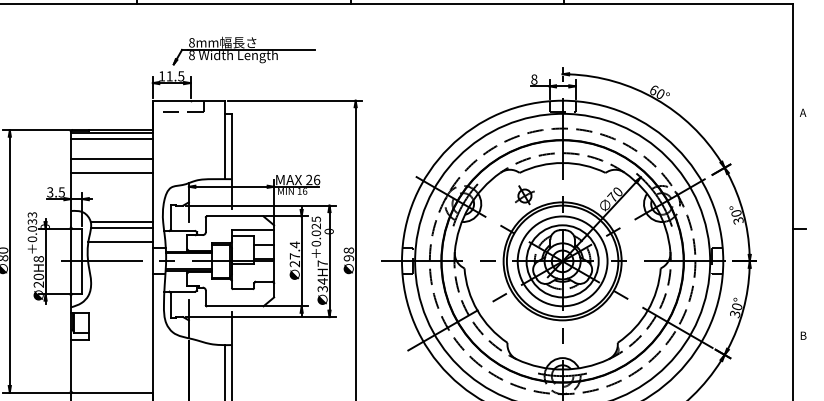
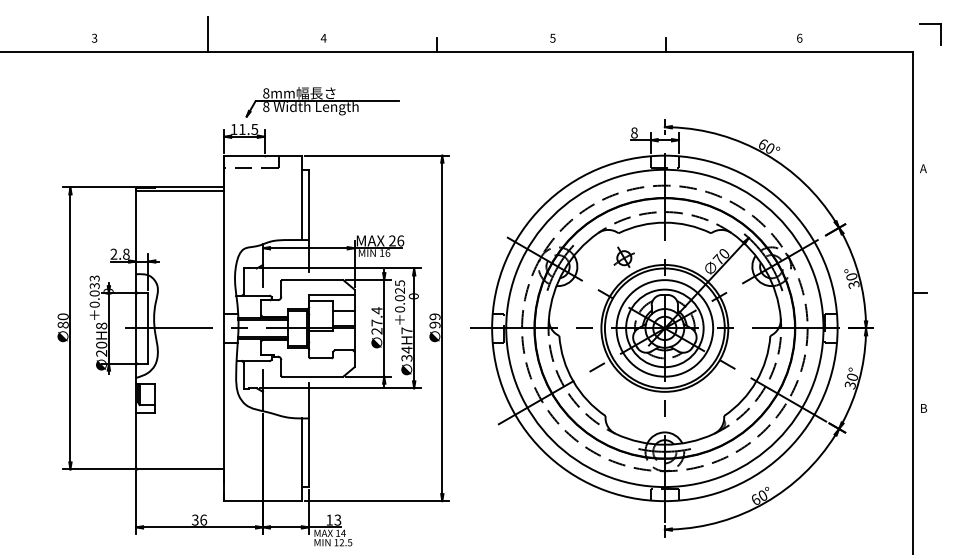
line: (112, 139) -> (180, 197), removed
line: (112, 158) -> (180, 217), removed
line: (112, 173) -> (180, 233), removed
text: (55, 191) -> (119, 253), 3.5 -> 2.8
line: (121, 221) -> (190, 285), removed
line: (121, 227) -> (190, 292), removed
line: (120, 241) -> (189, 307), removed
text: (348, 250) -> (434, 316), 98 -> 99

